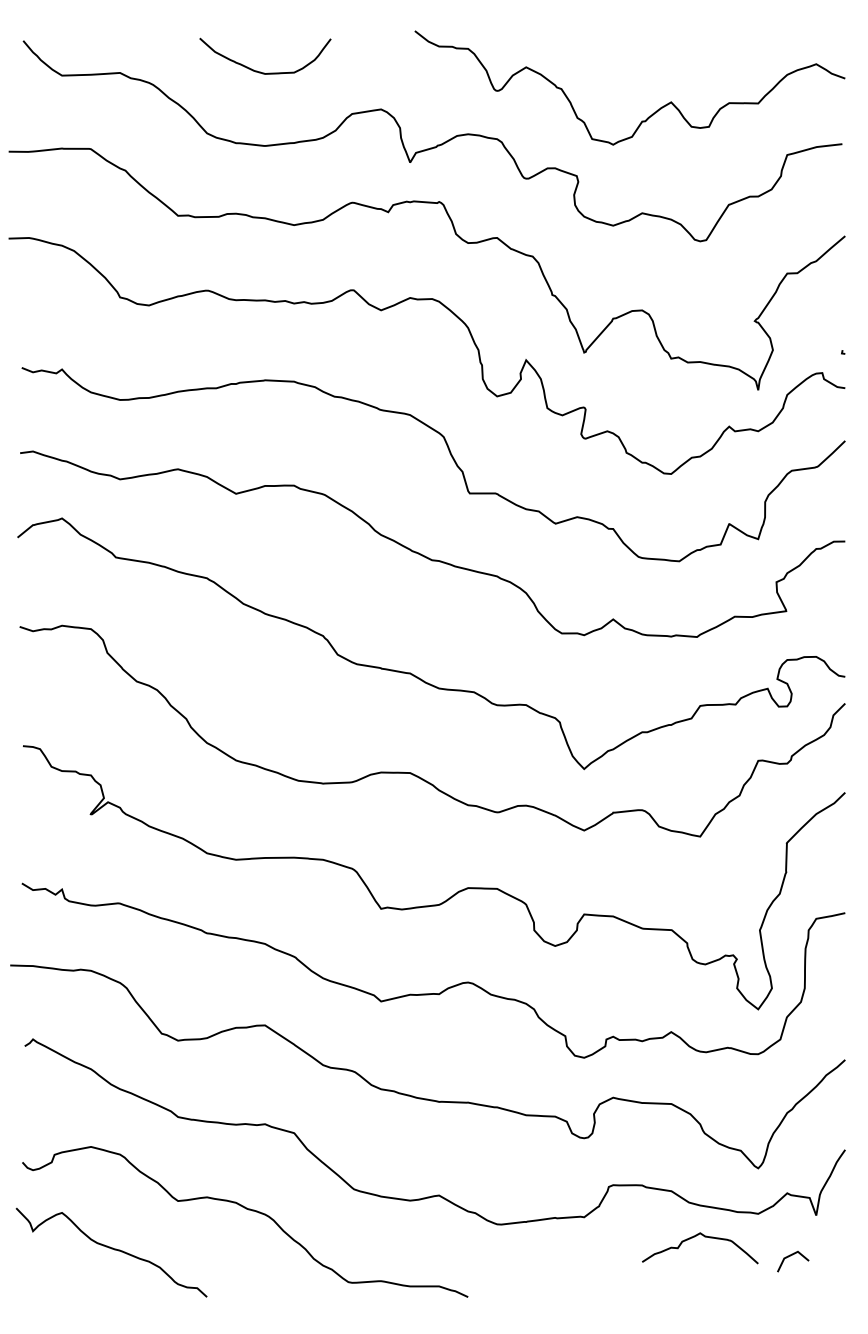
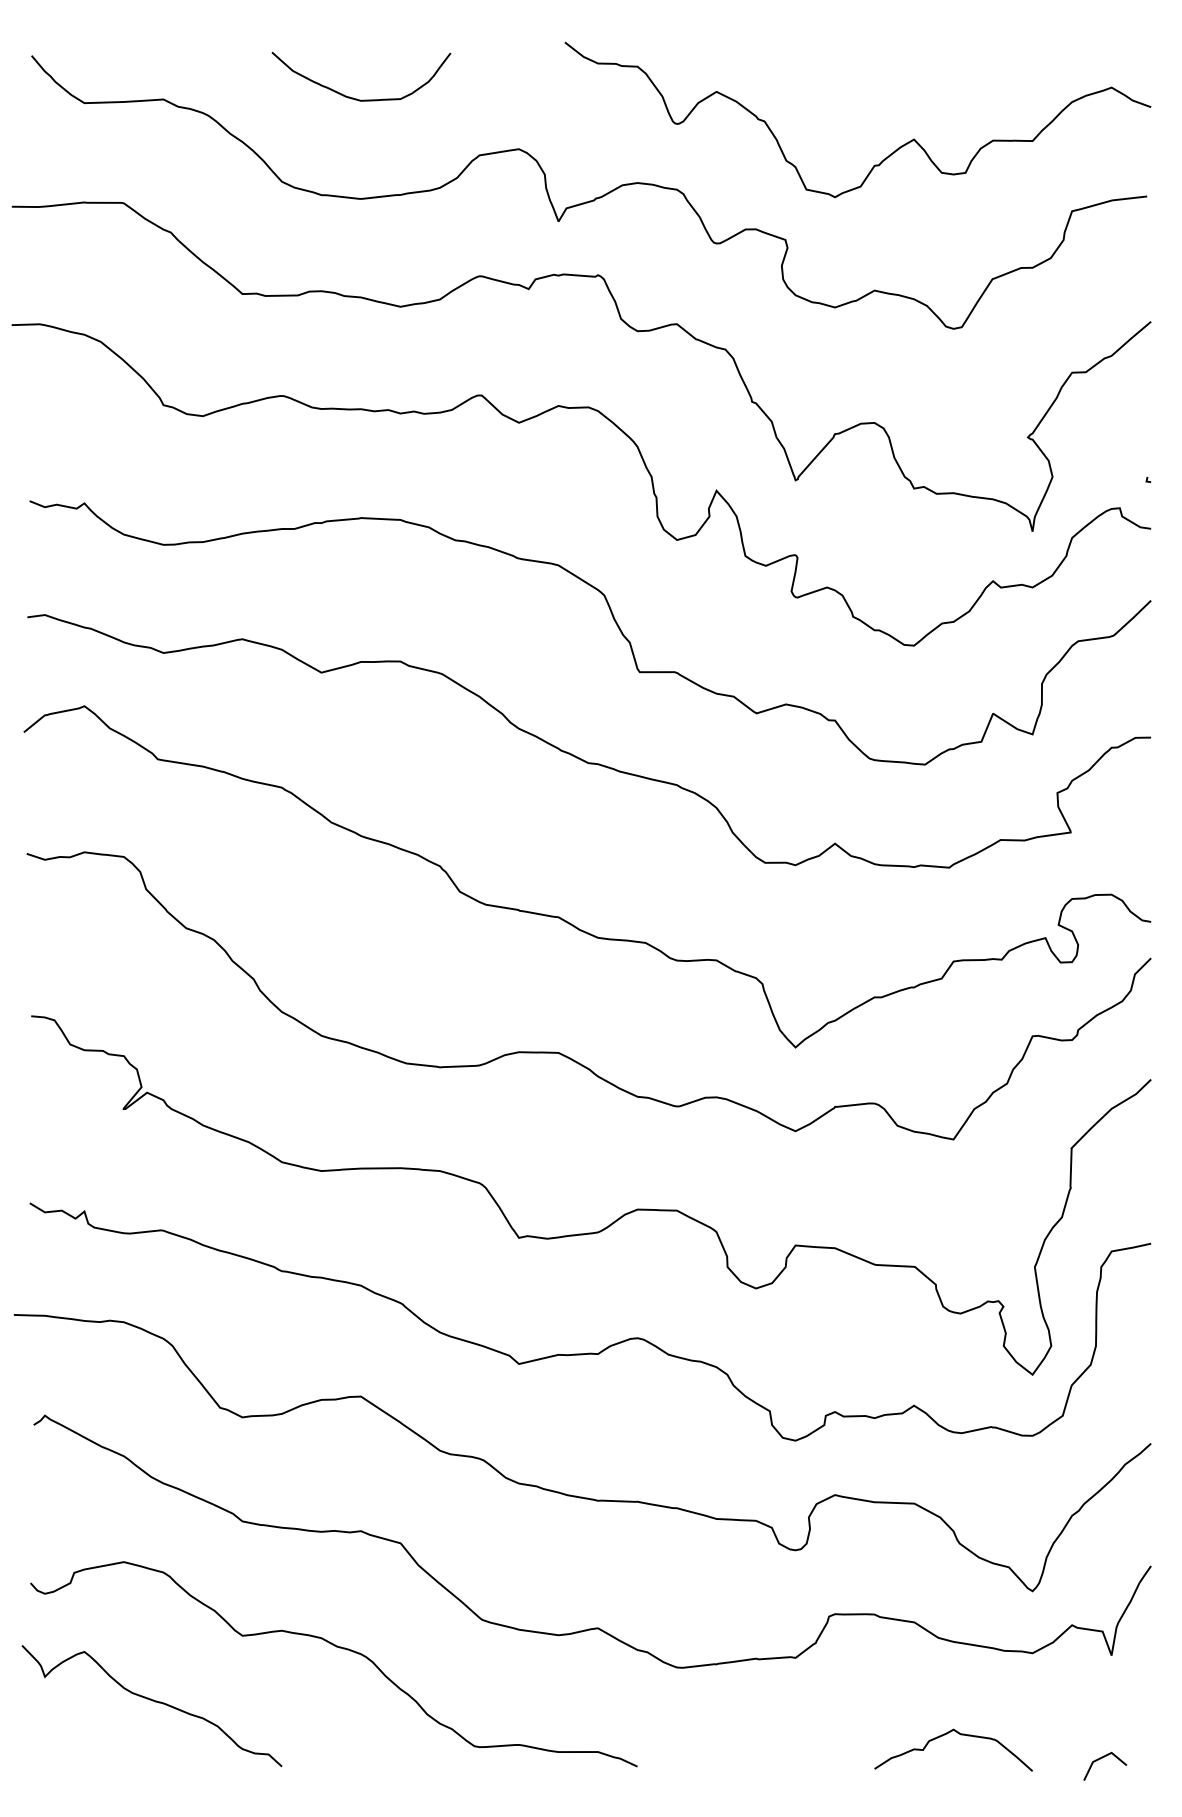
curve: (705, 1237) -> (960, 1735), moved
line: (791, 1255) -> (1102, 1758), moved

